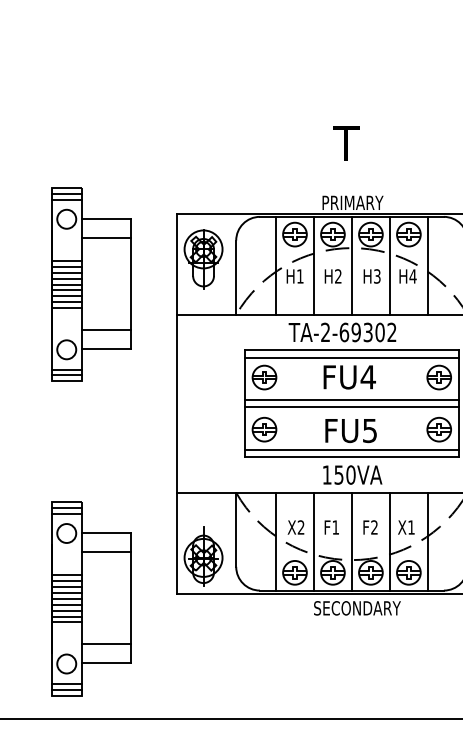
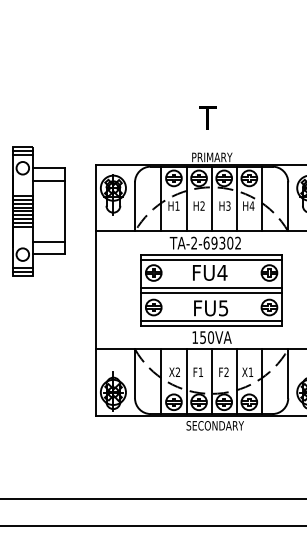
part: (90, 598) -> (38, 419), removed

